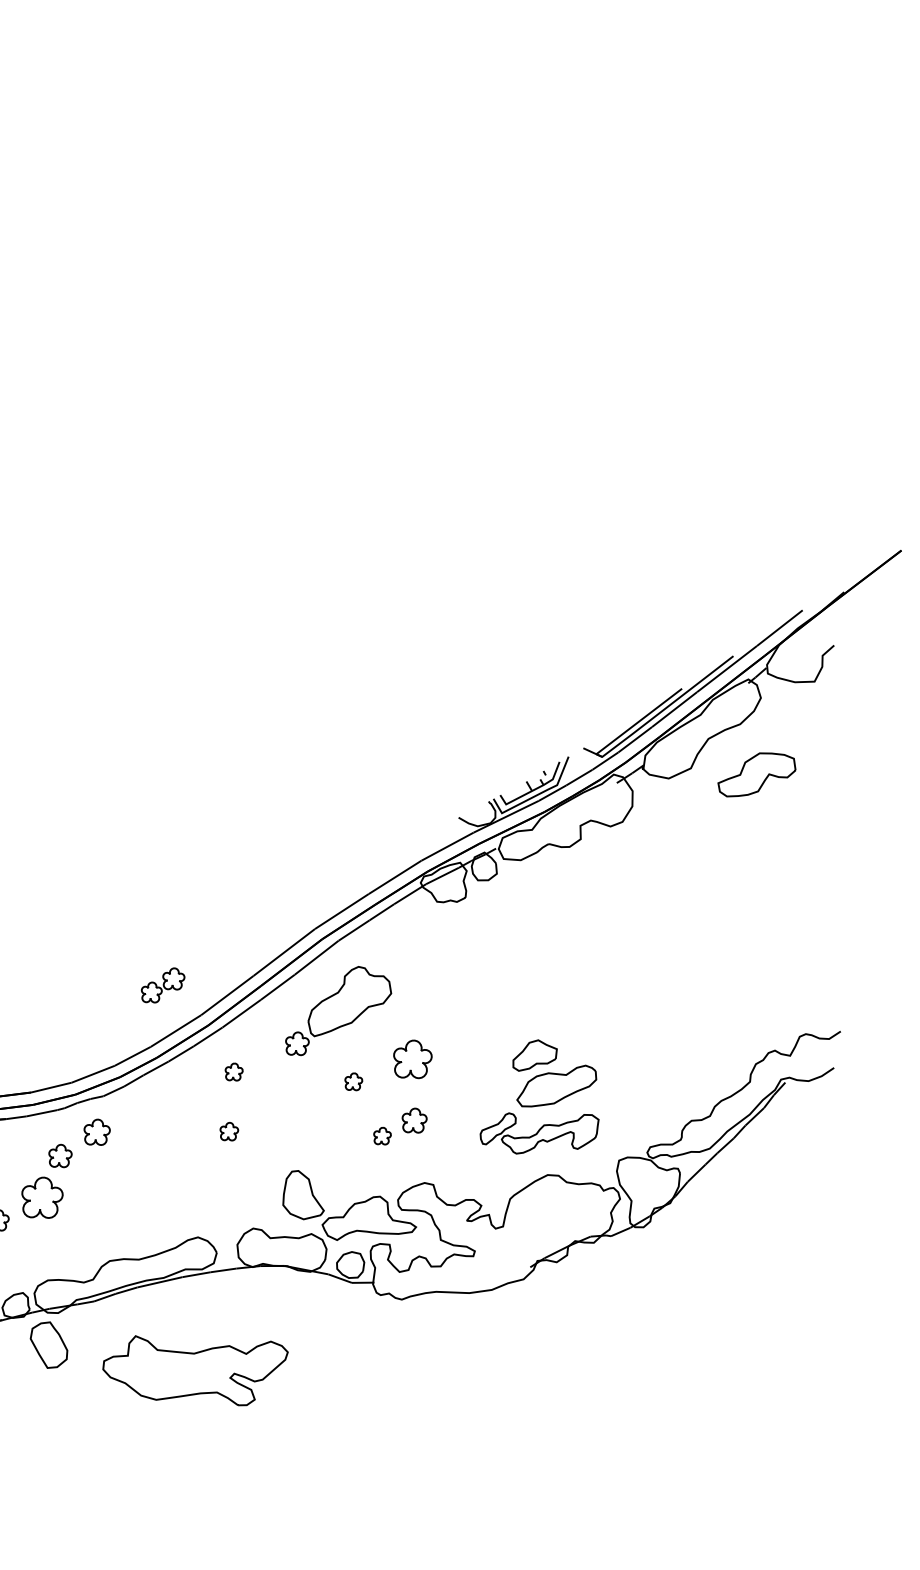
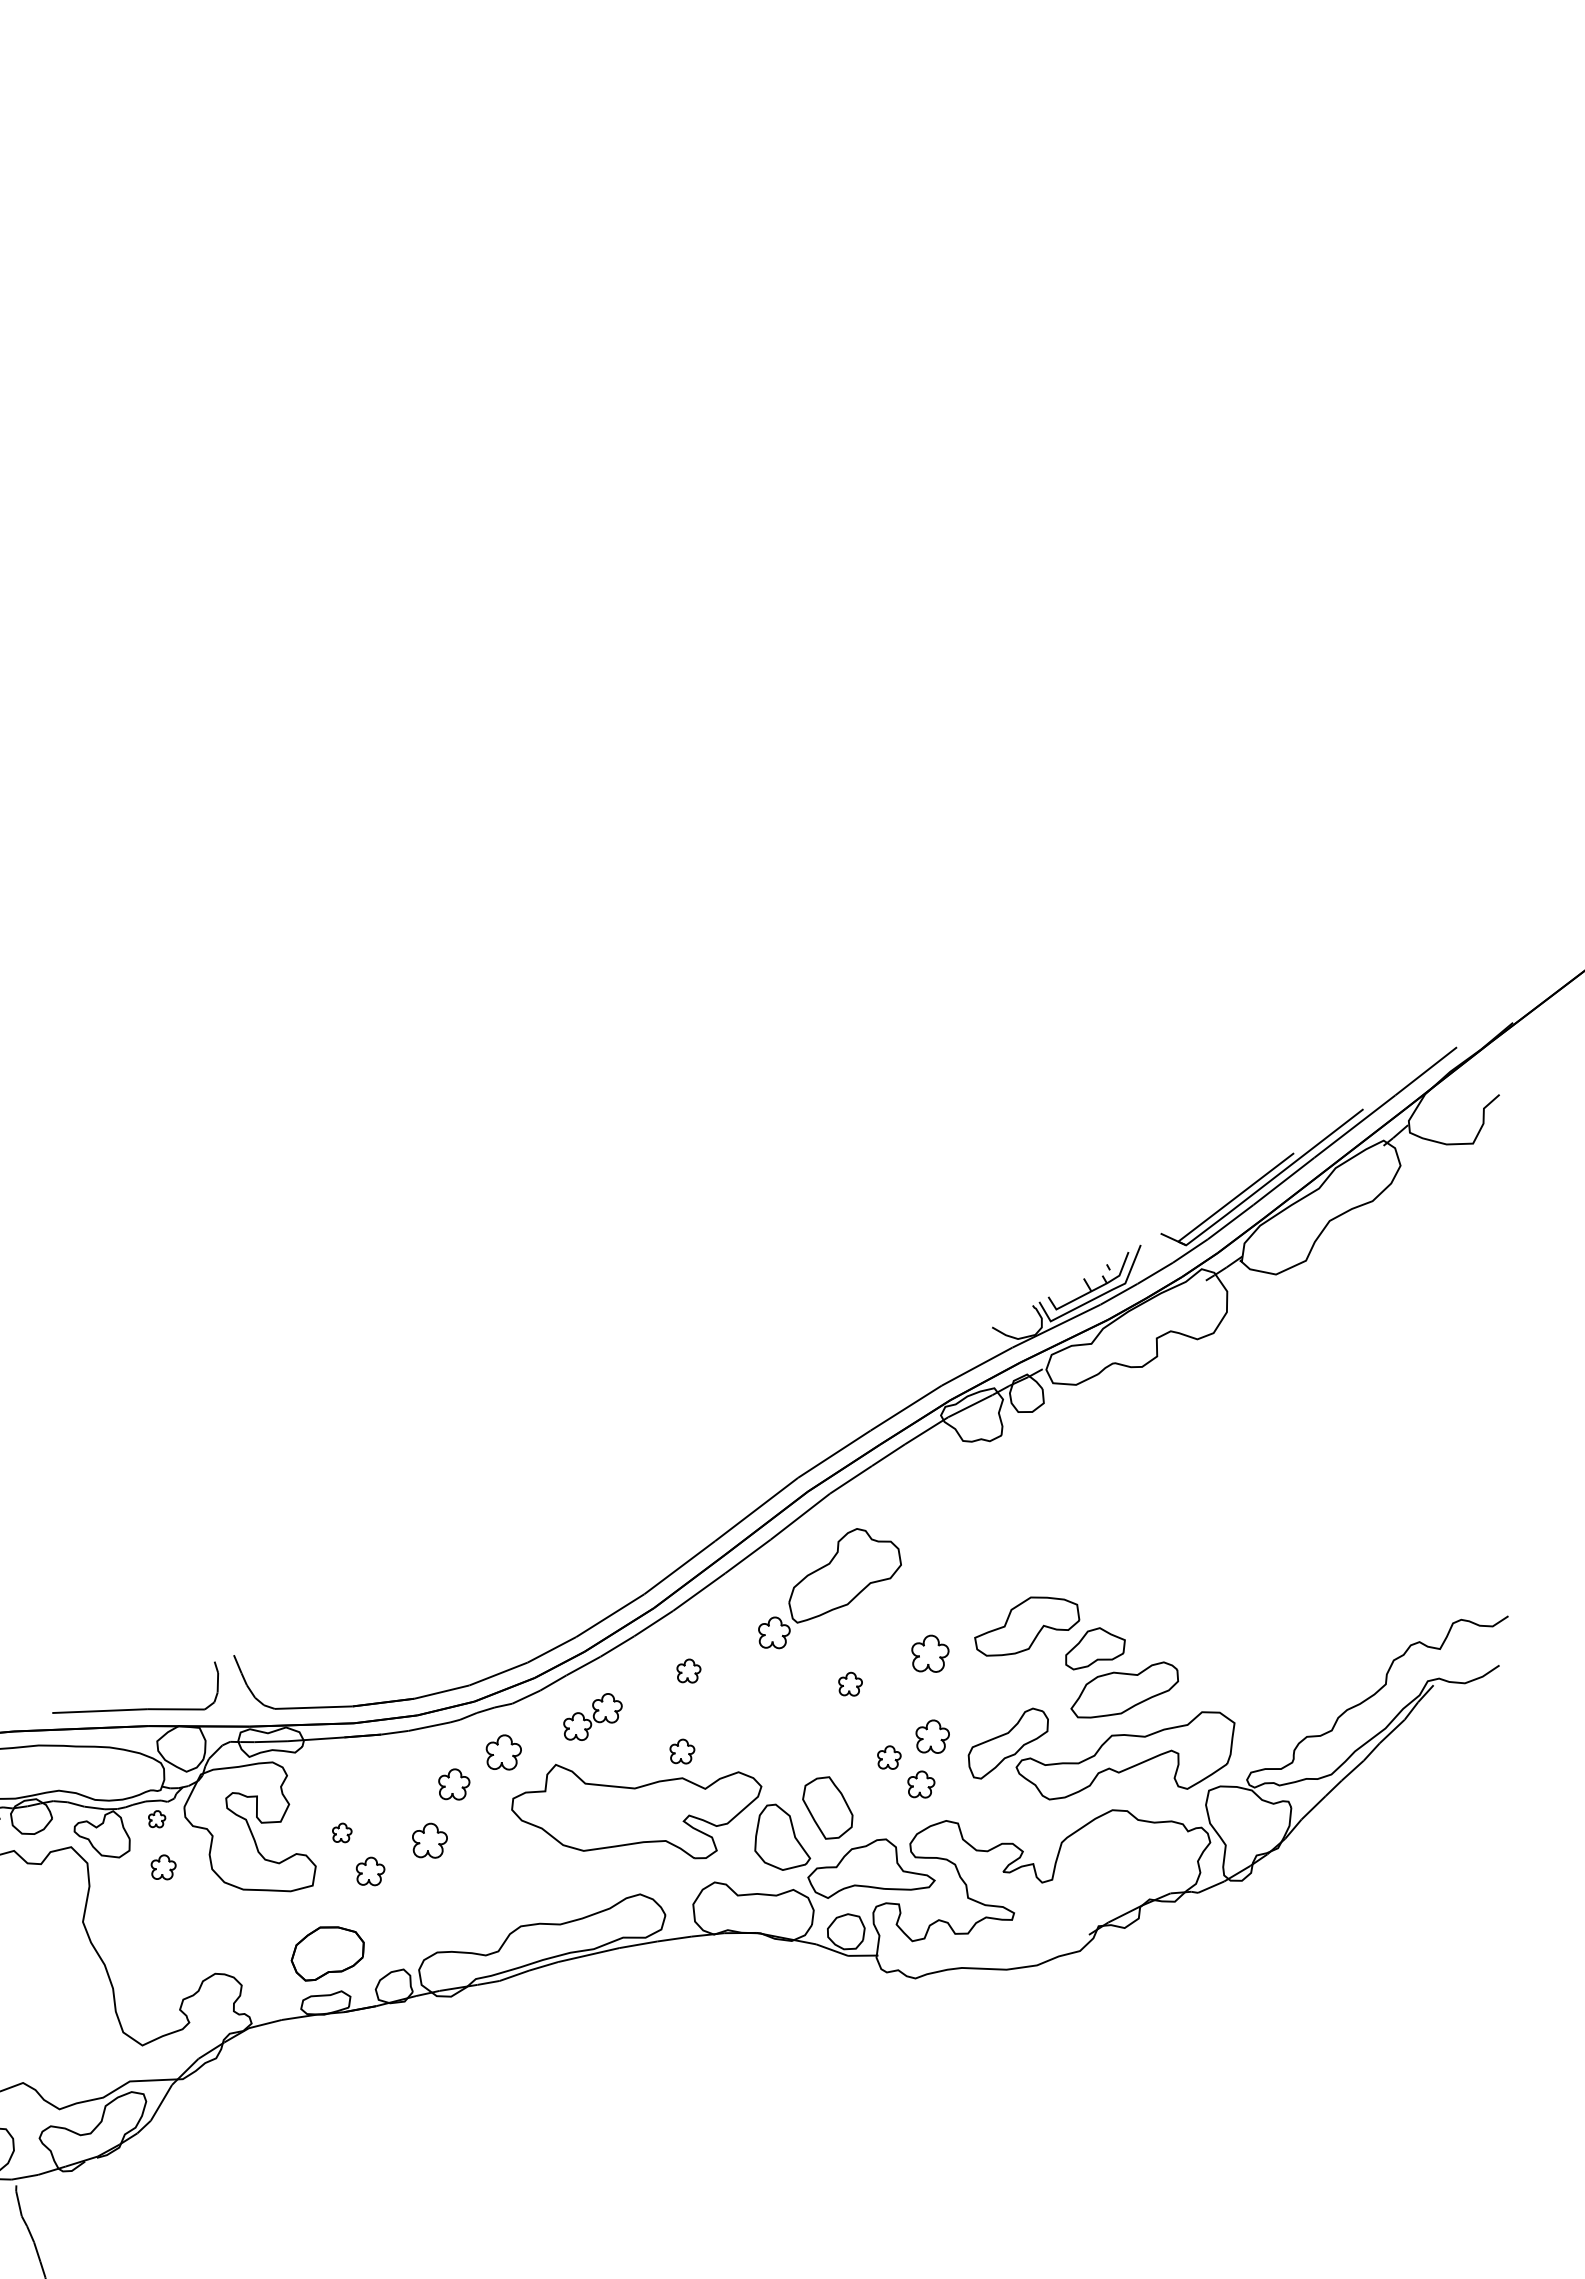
part: (757, 774) -> (1027, 1626), moved
part: (162, 985) -> (592, 1716), moved
part: (412, 1059) -> (930, 1653), size x0.71
part: (539, 1133) -> (1101, 1753), size x1.67
part: (406, 1156) -> (921, 1784), added
part: (42, 1197) -> (429, 1840), size x0.62
part: (48, 1344) -> (827, 1807), moved
part: (195, 1370) -> (636, 1811), moved

